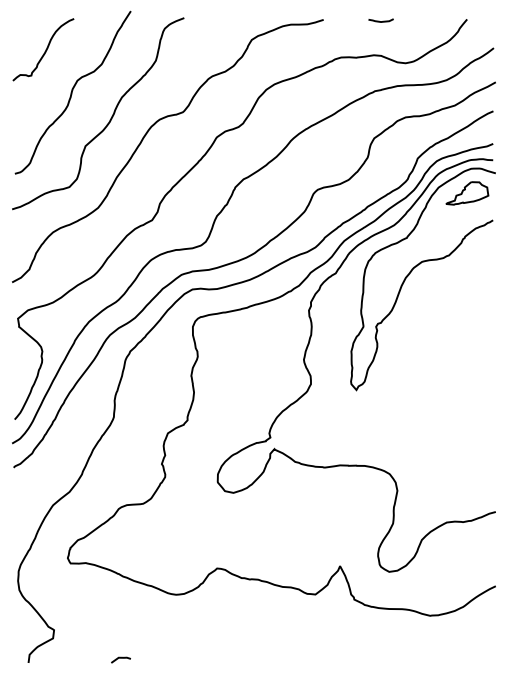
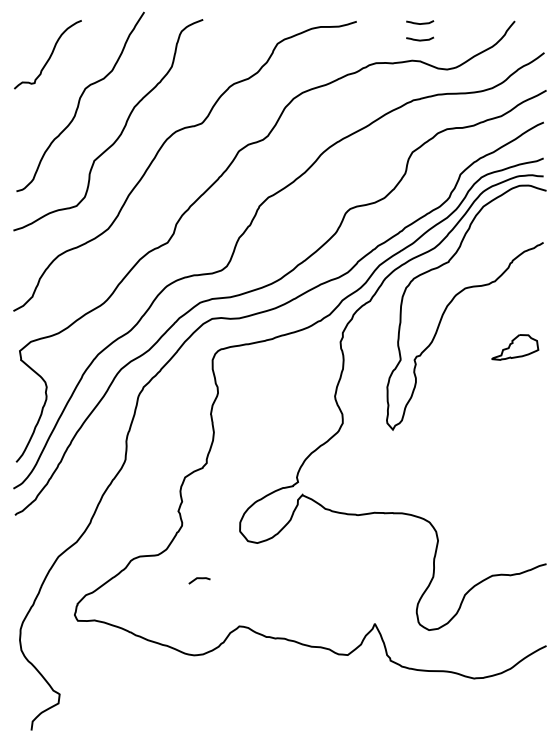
curve: (379, 35) -> (418, 38), added
part: (467, 193) -> (515, 347), moved
line: (120, 658) -> (198, 579), moved

